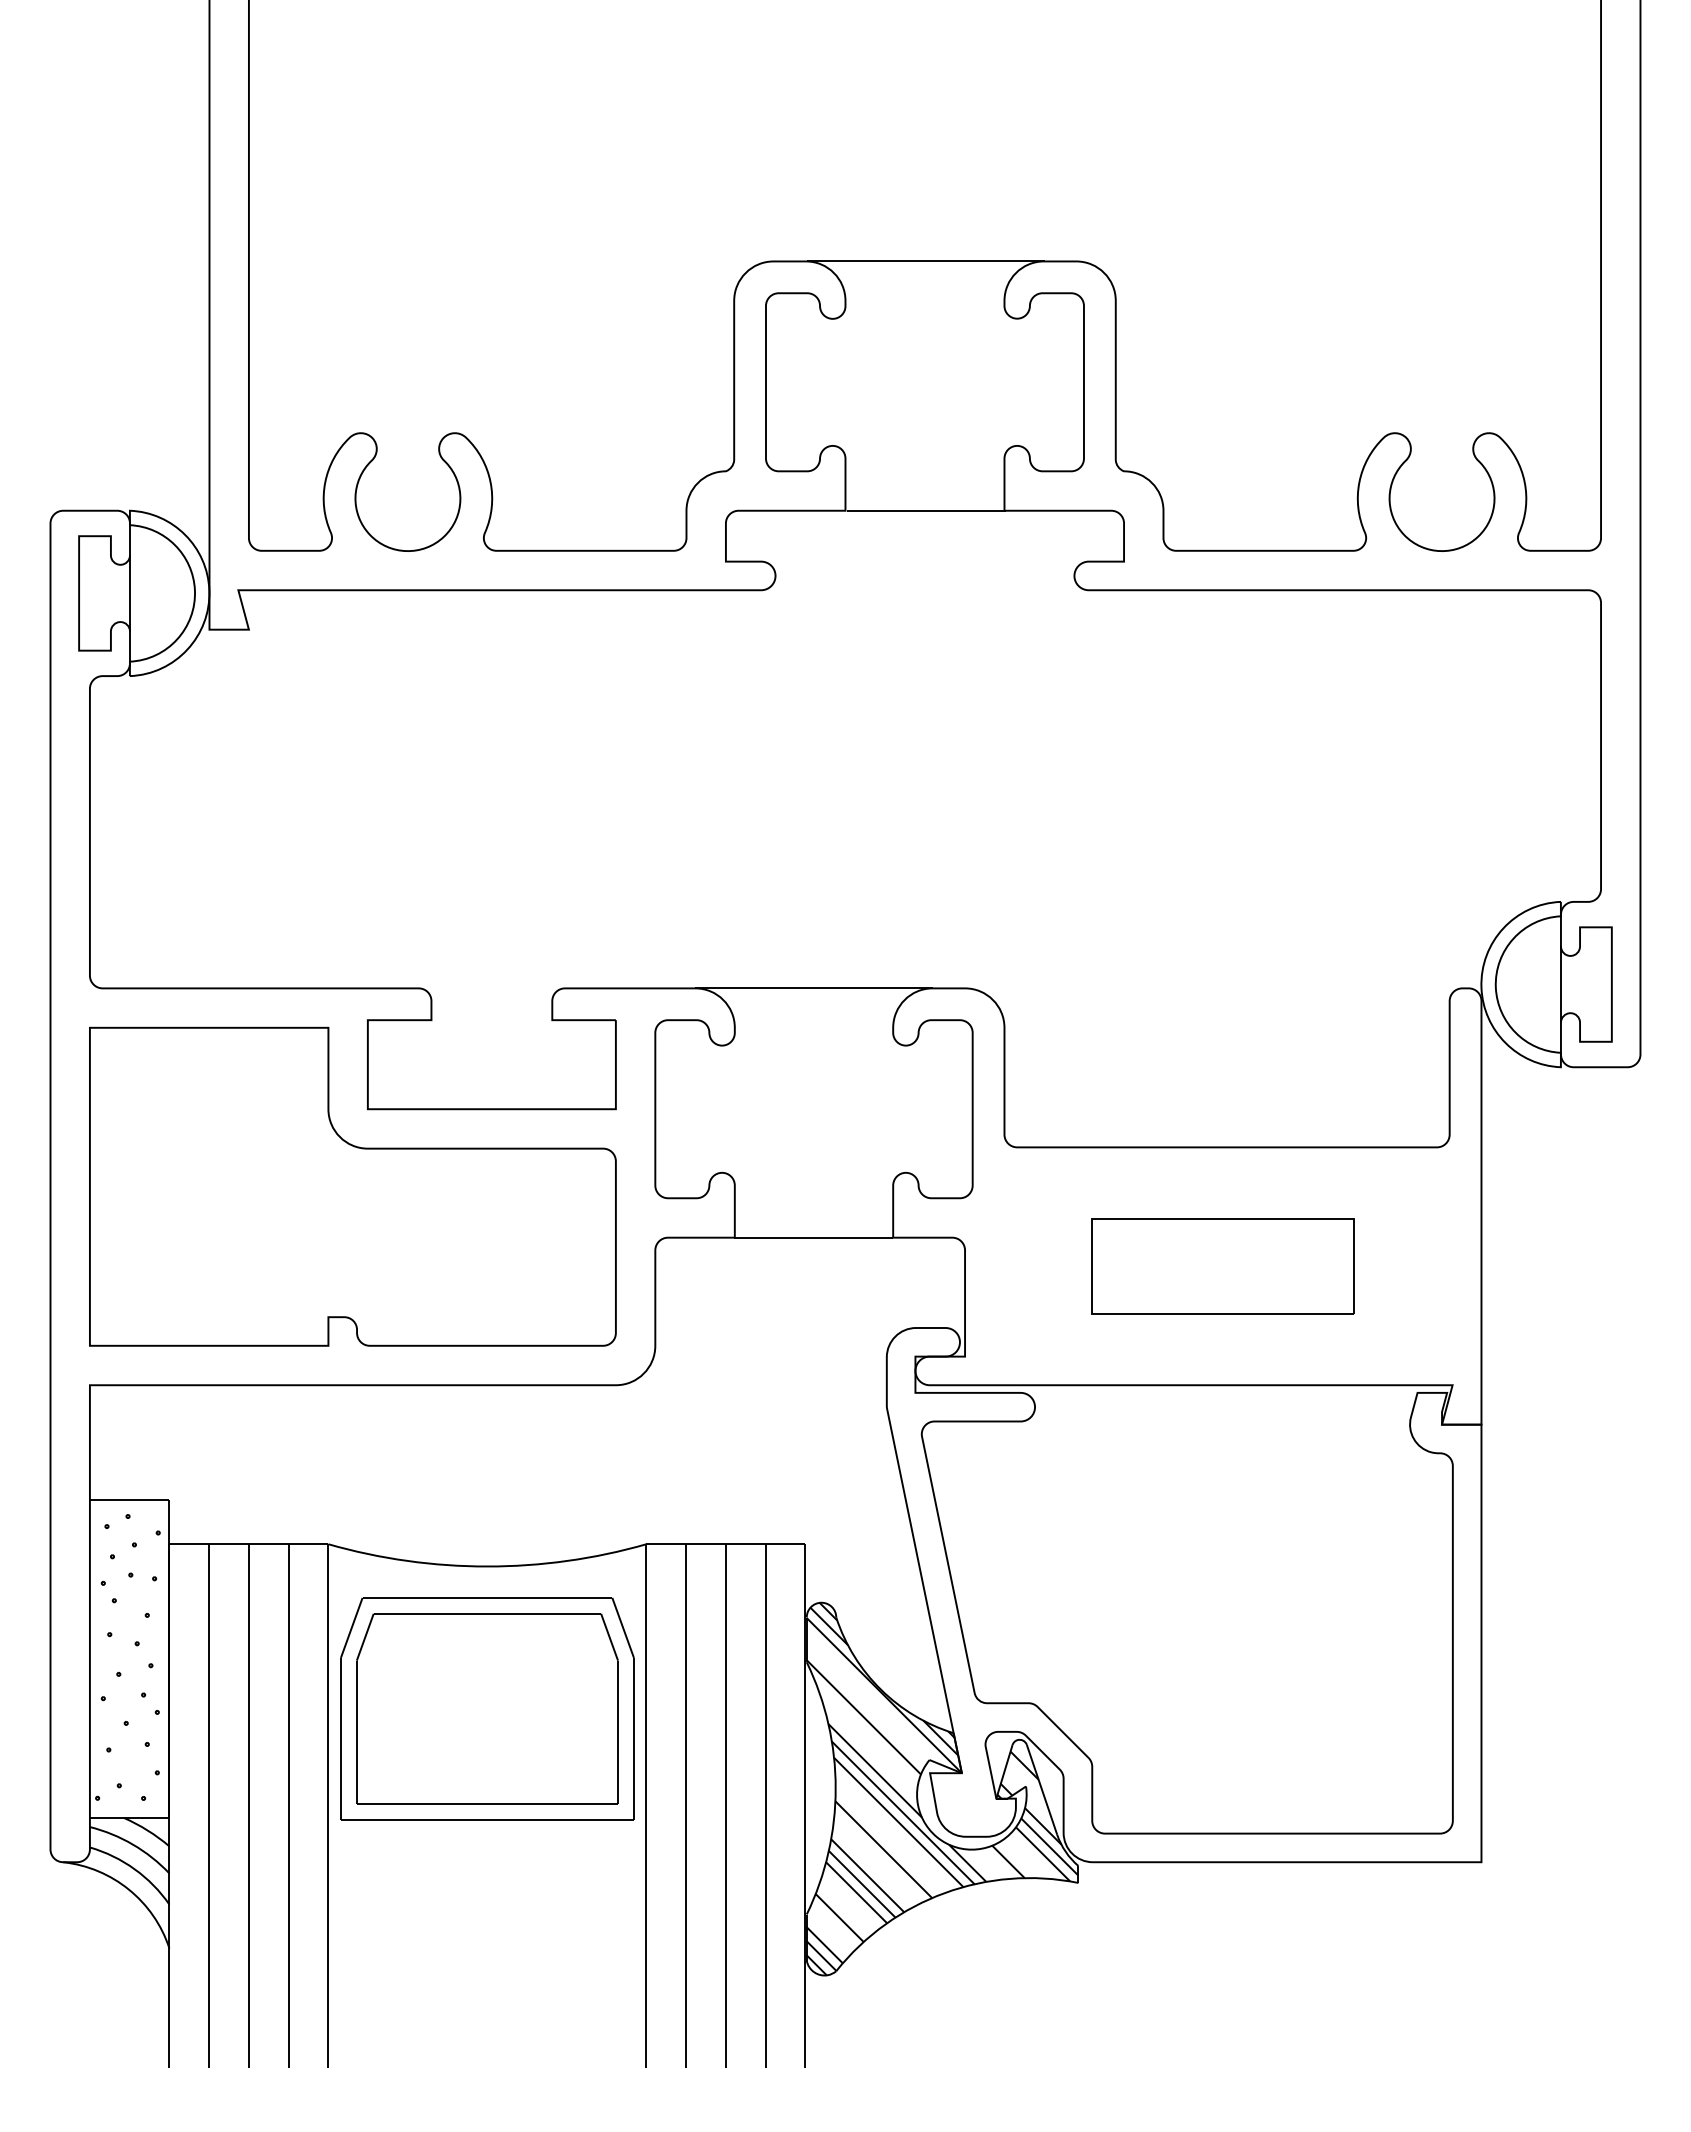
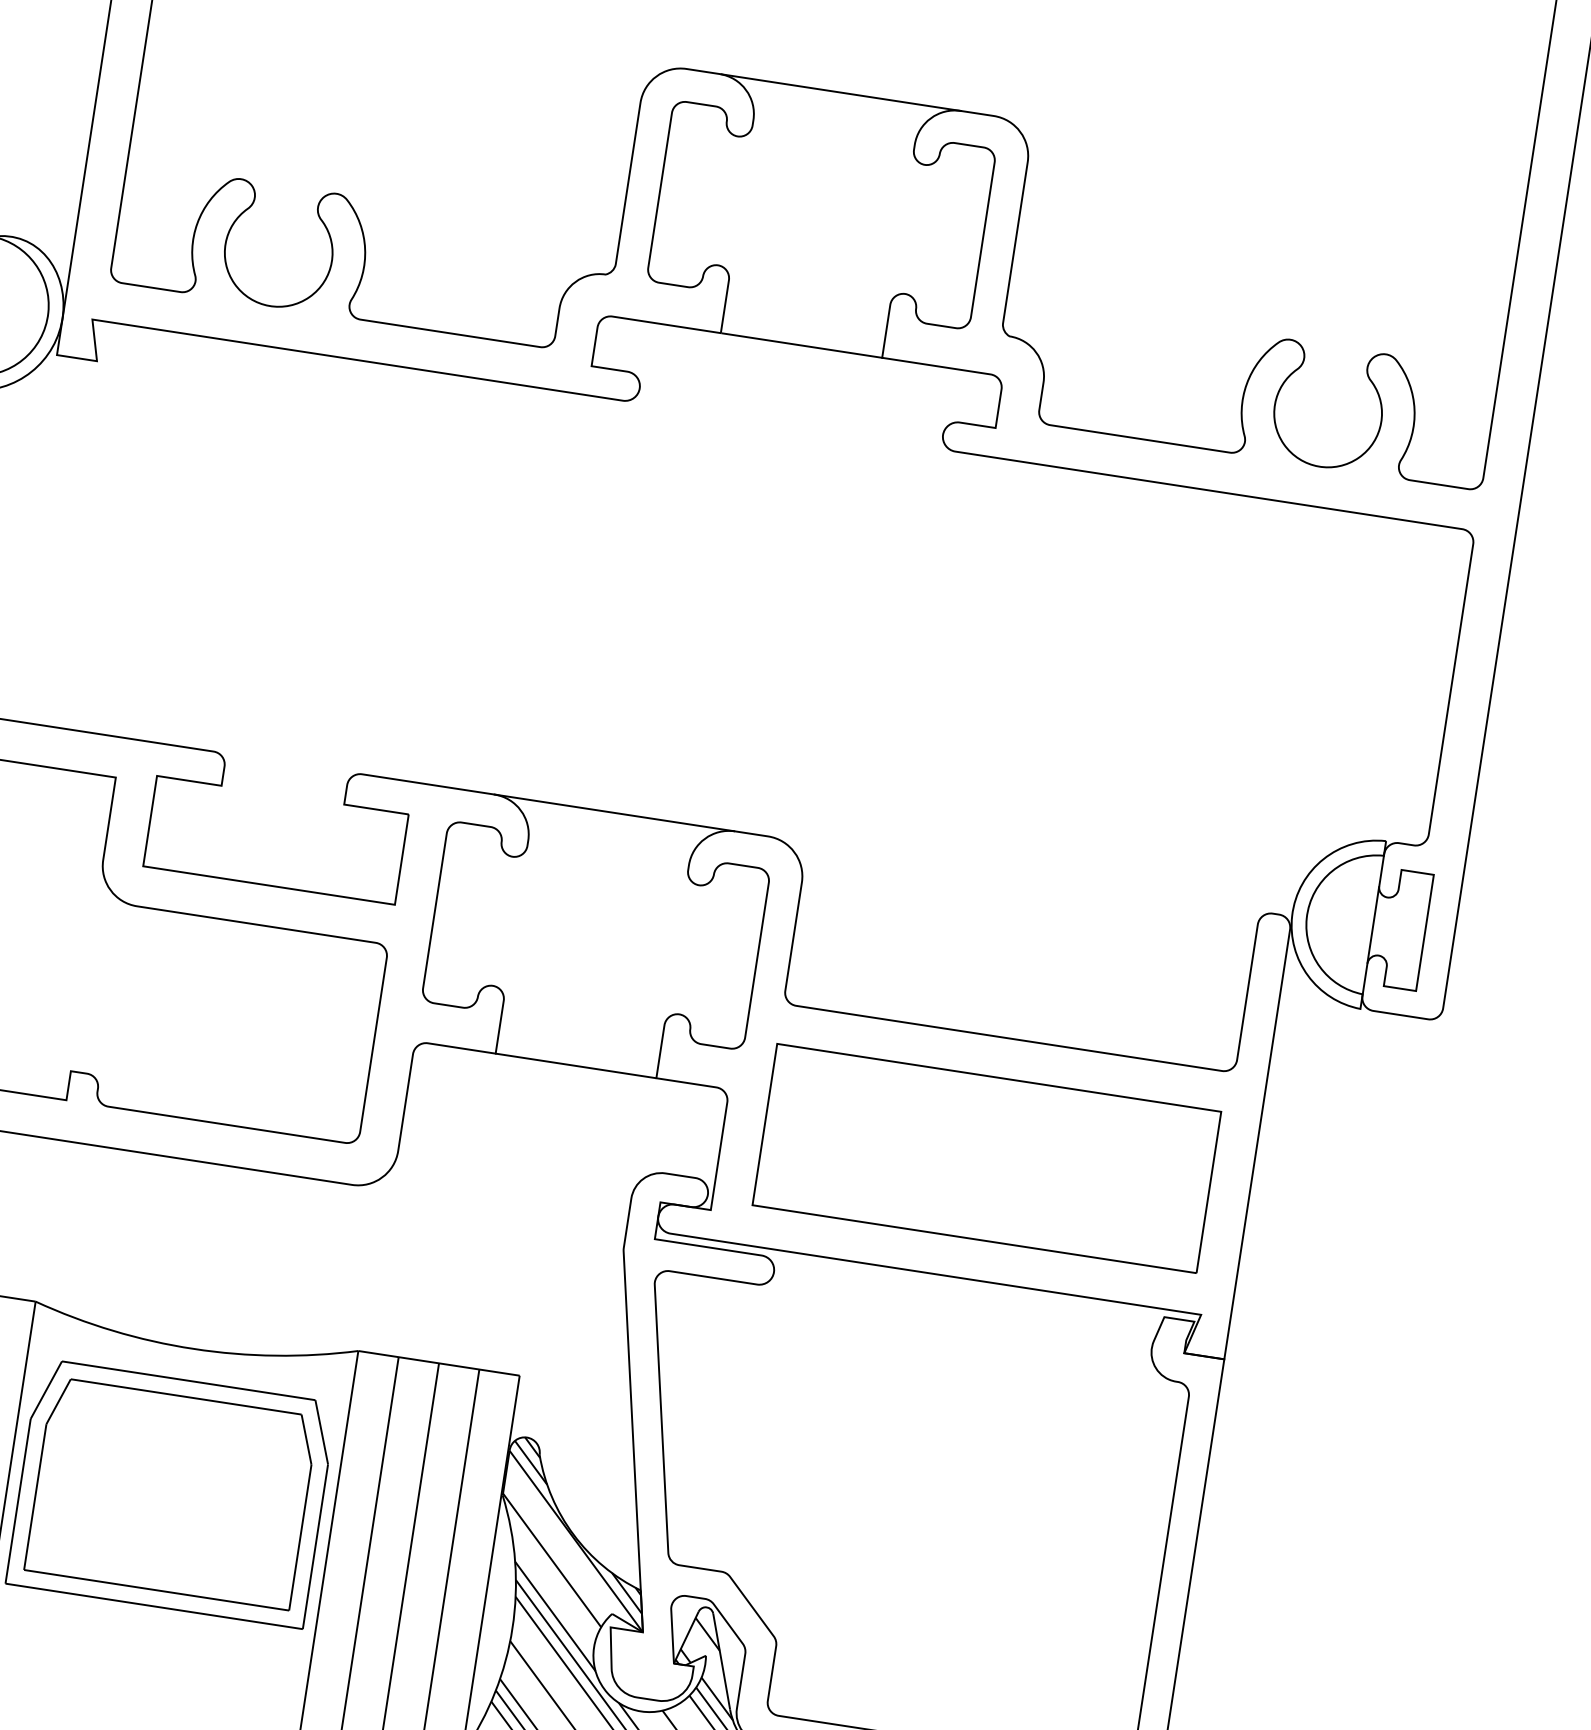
part: (1222, 1266) -> (986, 1158), size x1.67

